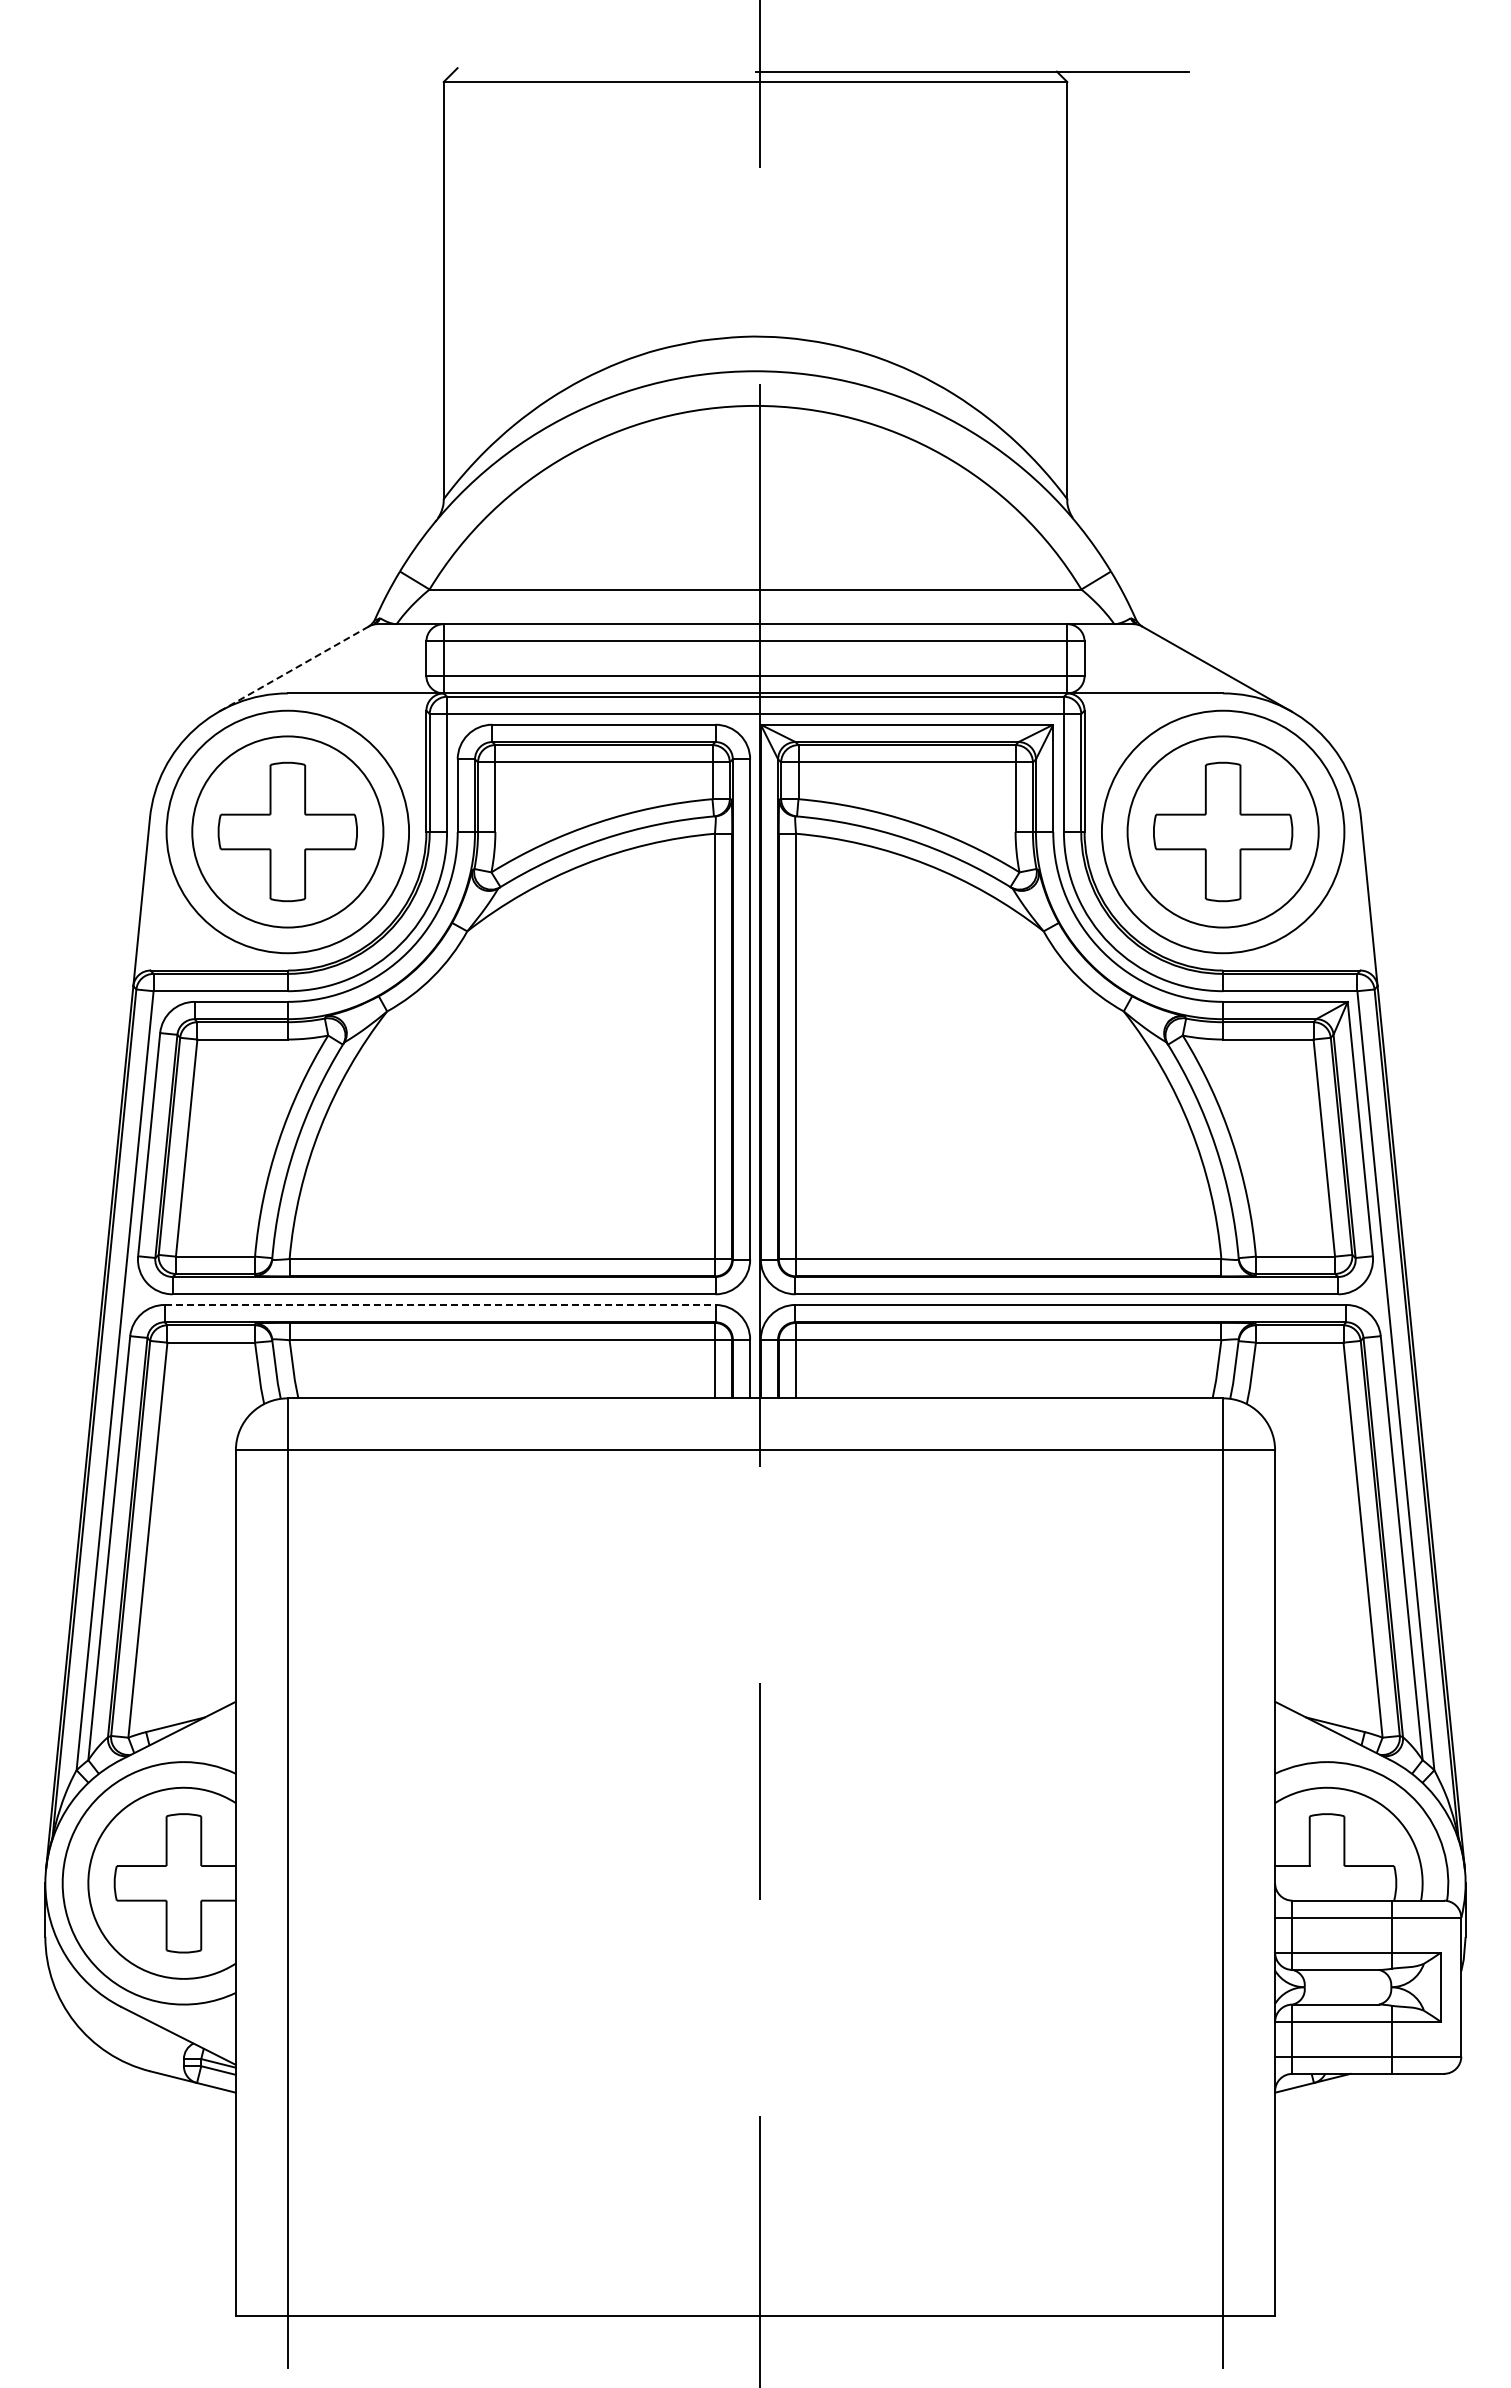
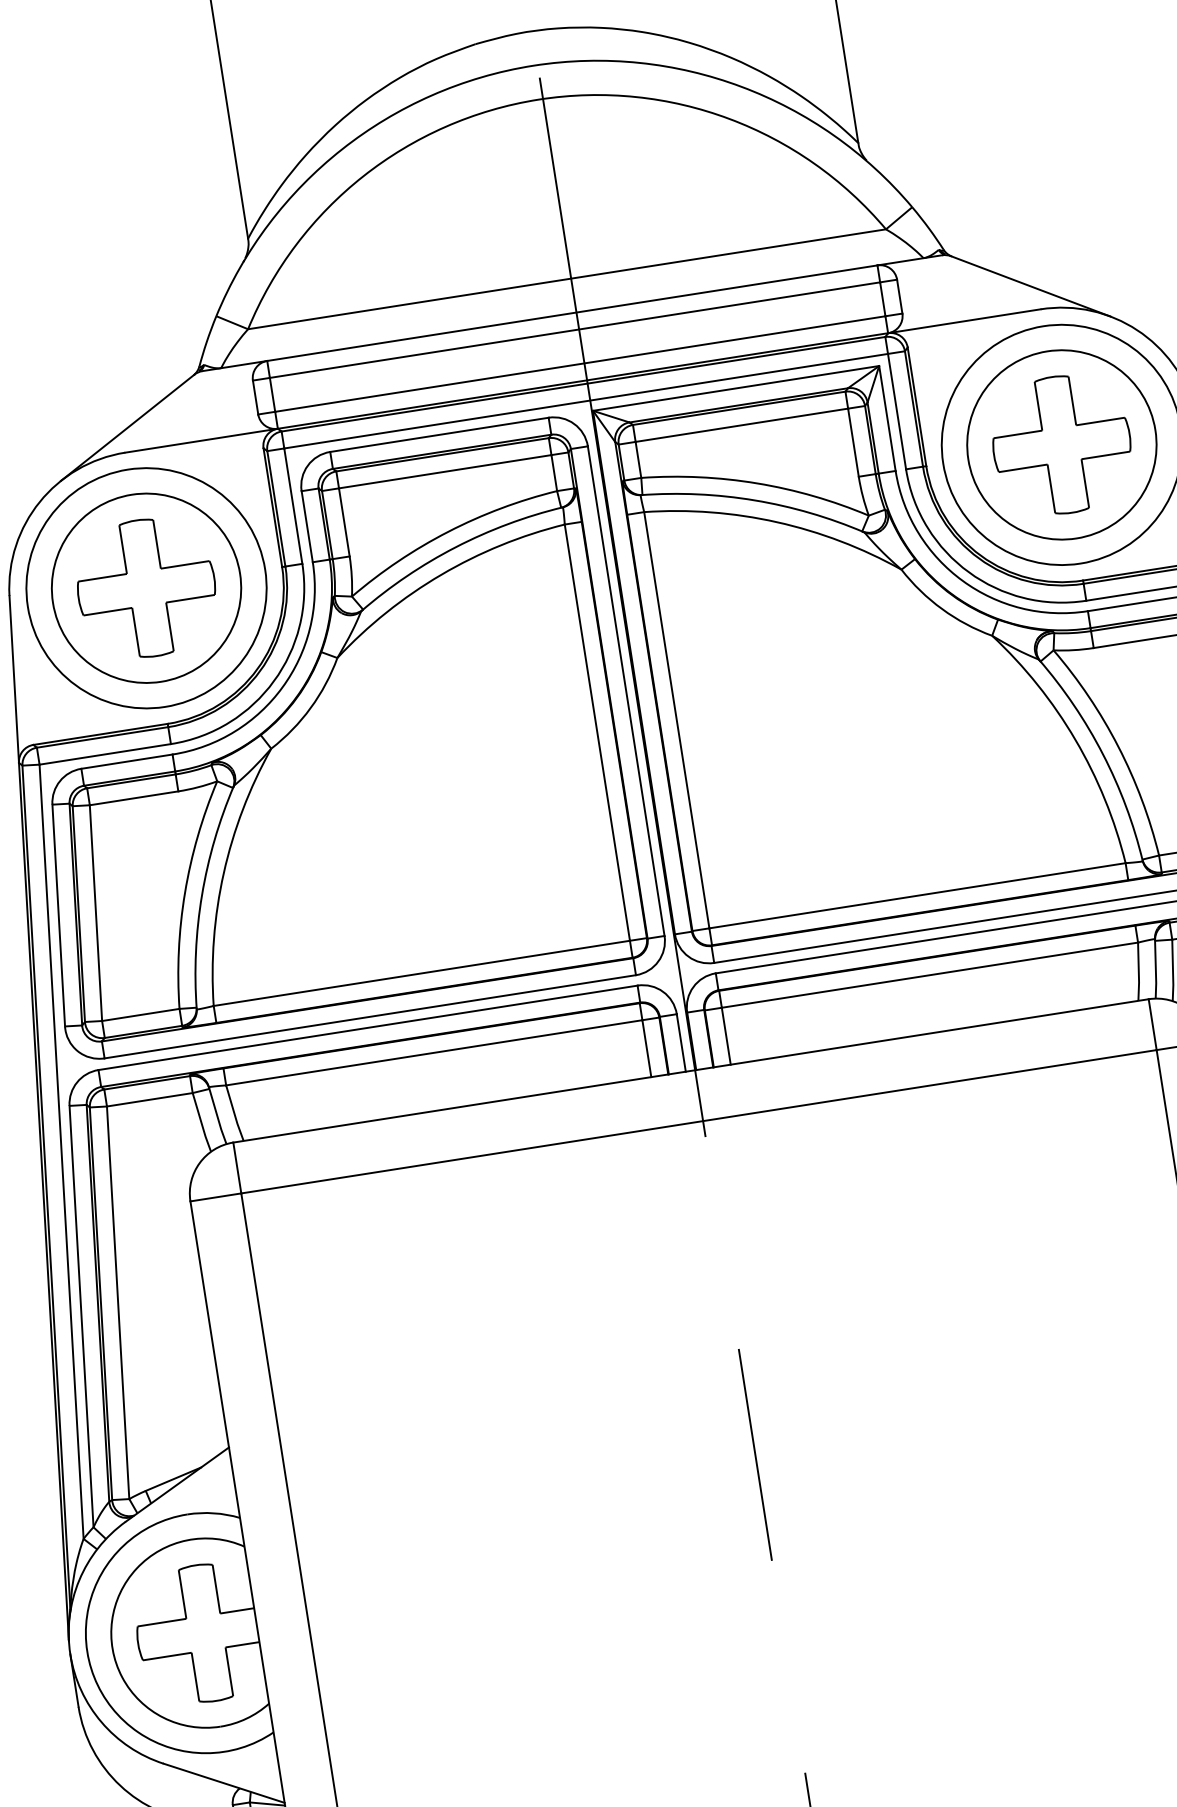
line: (294, 668) -> (128, 427), dashed -> solid
line: (440, 1304) -> (368, 1027), dashed -> solid

